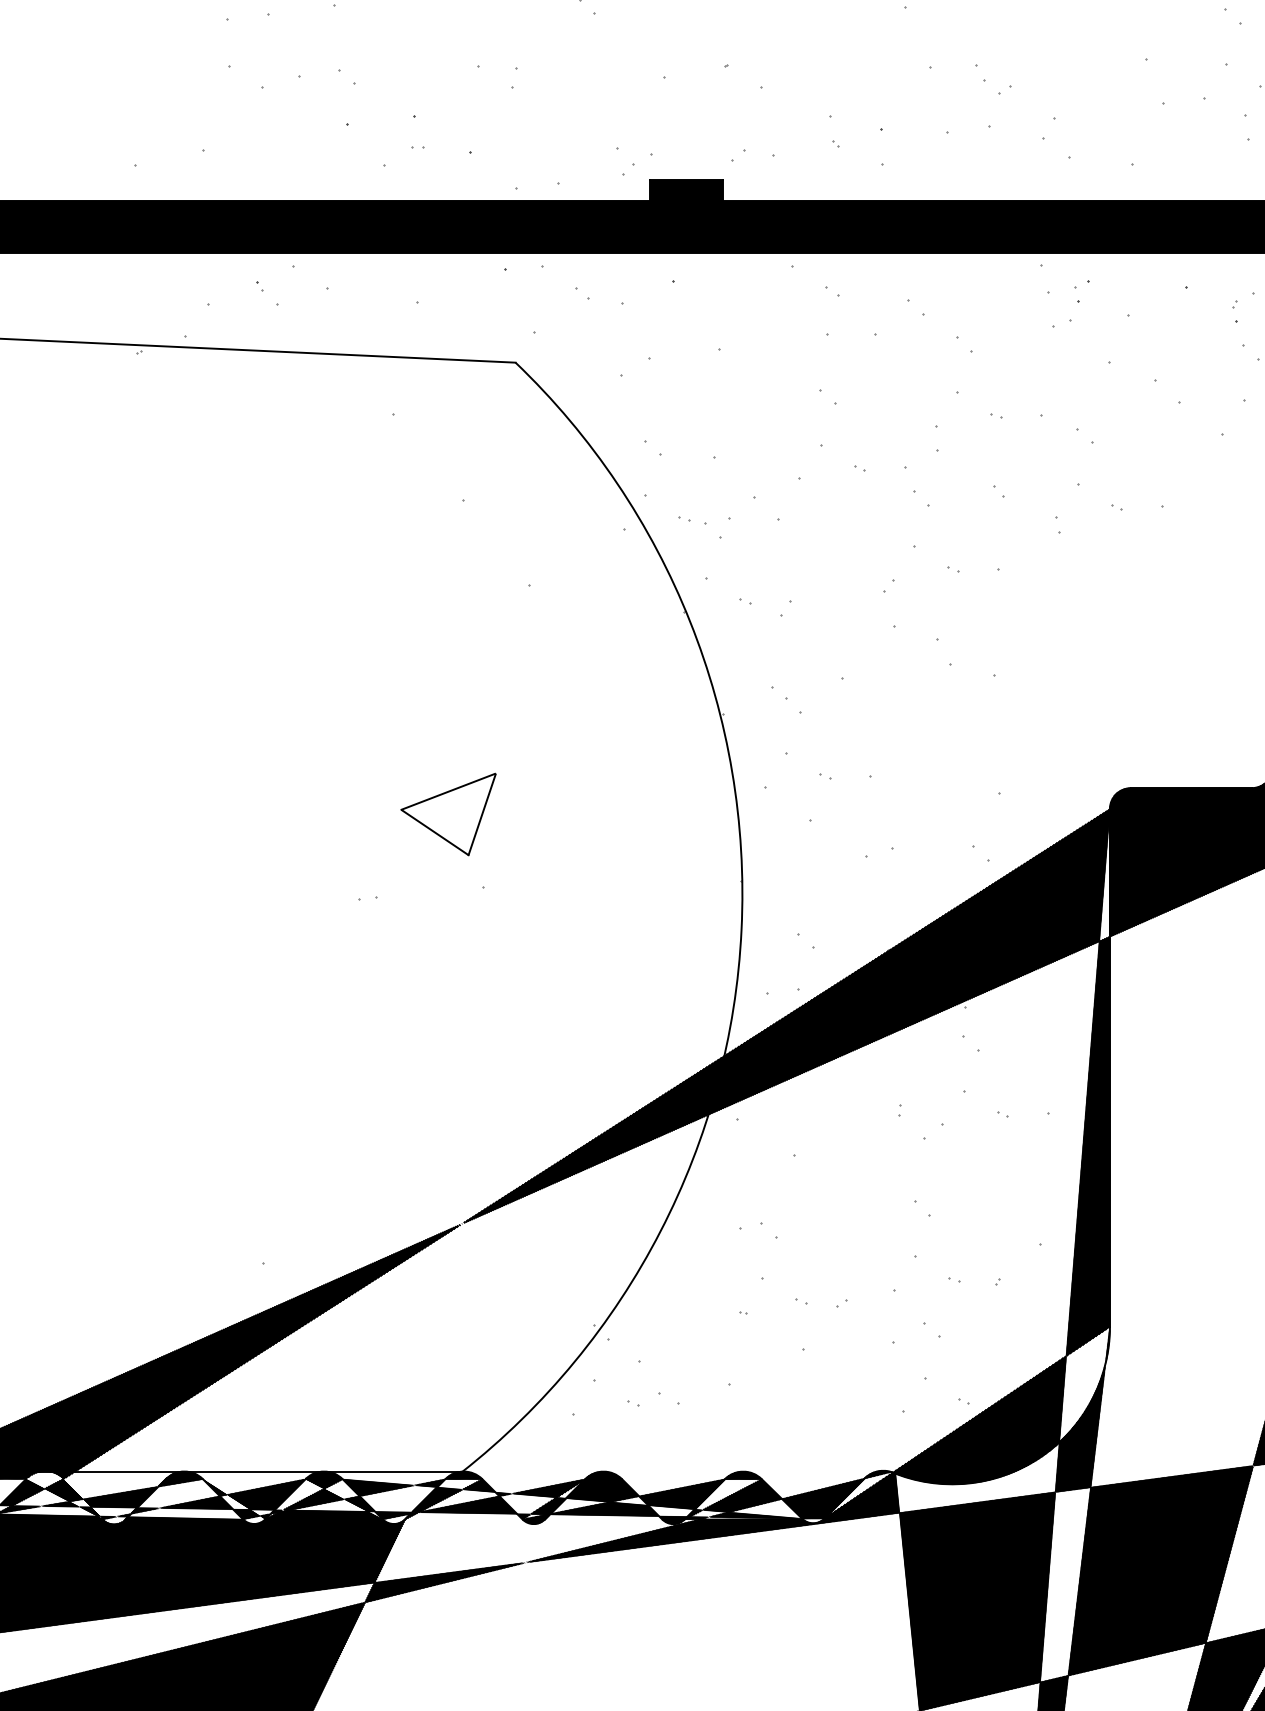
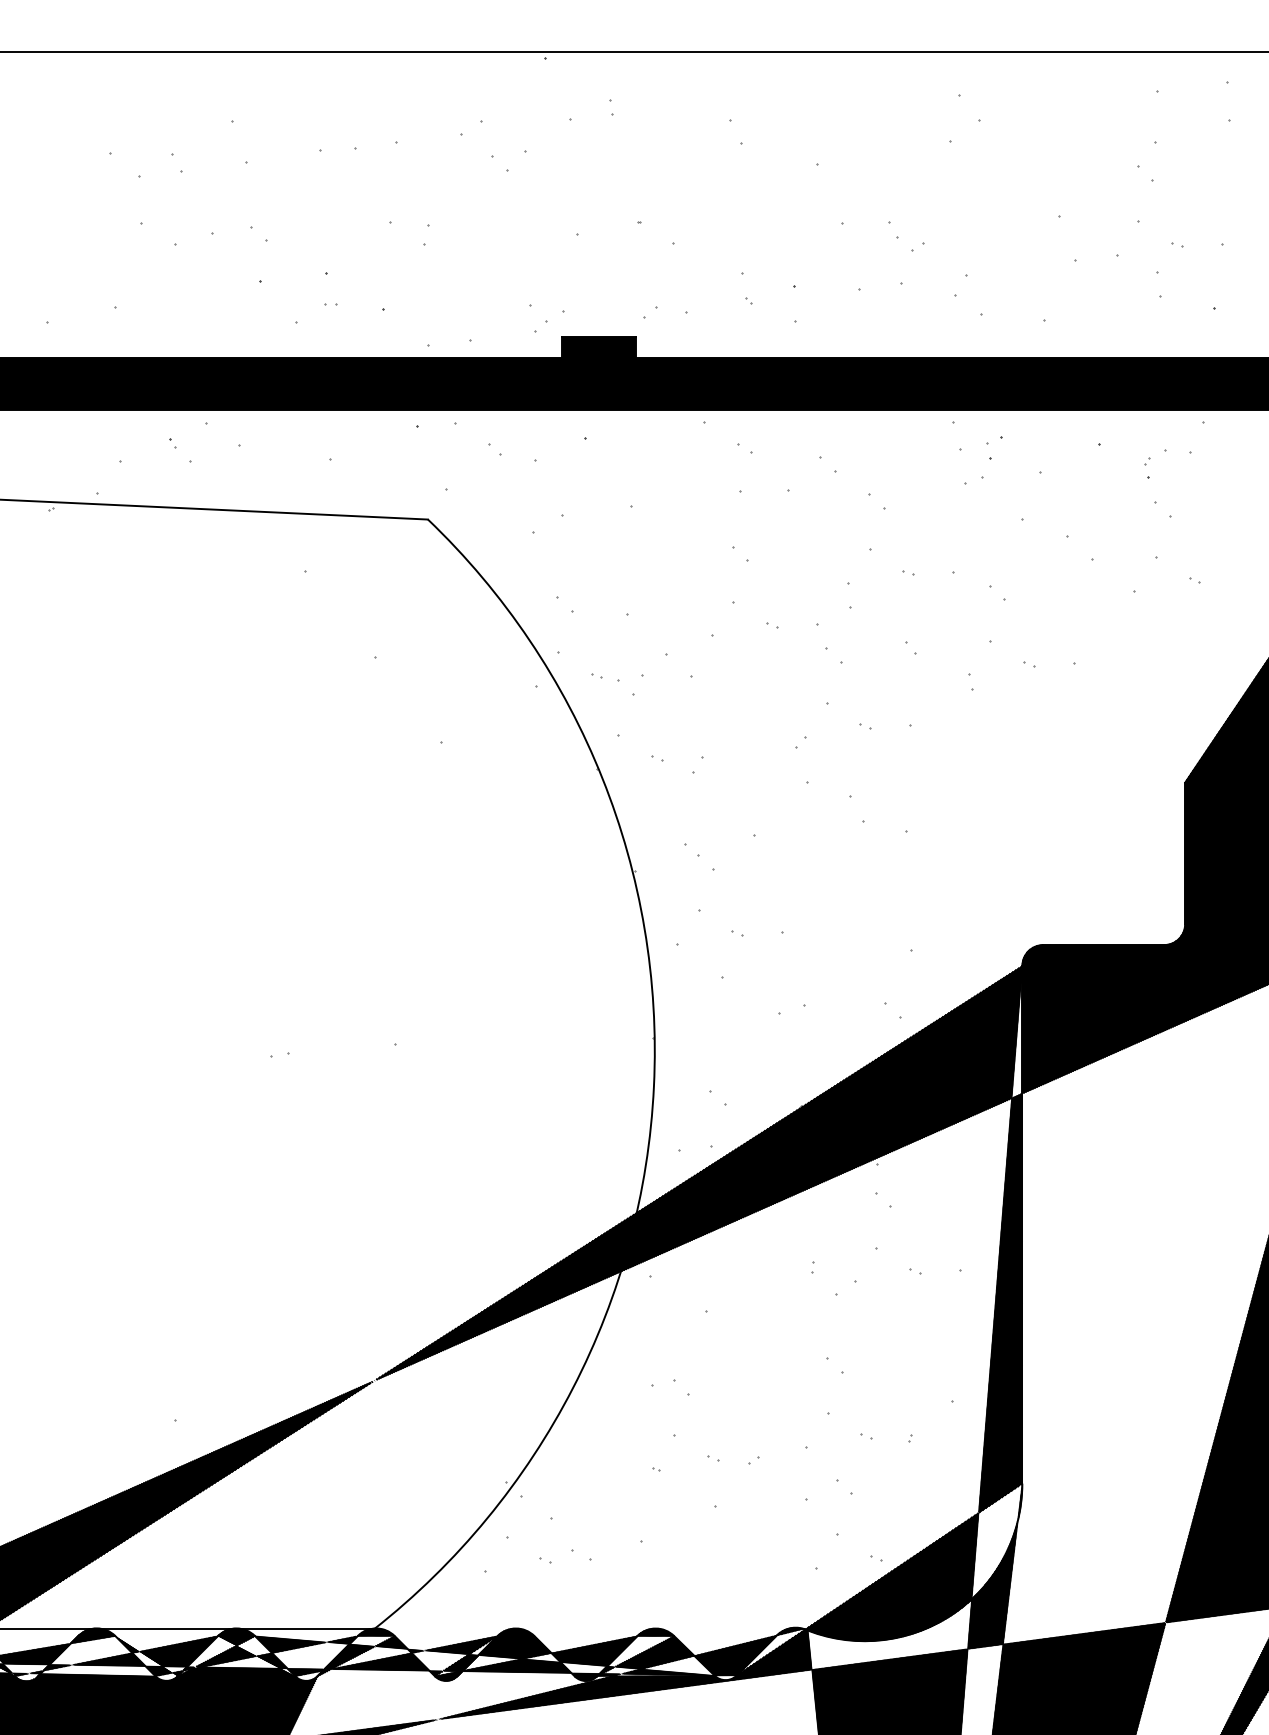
part: (448, 813) -> (360, 970), removed

